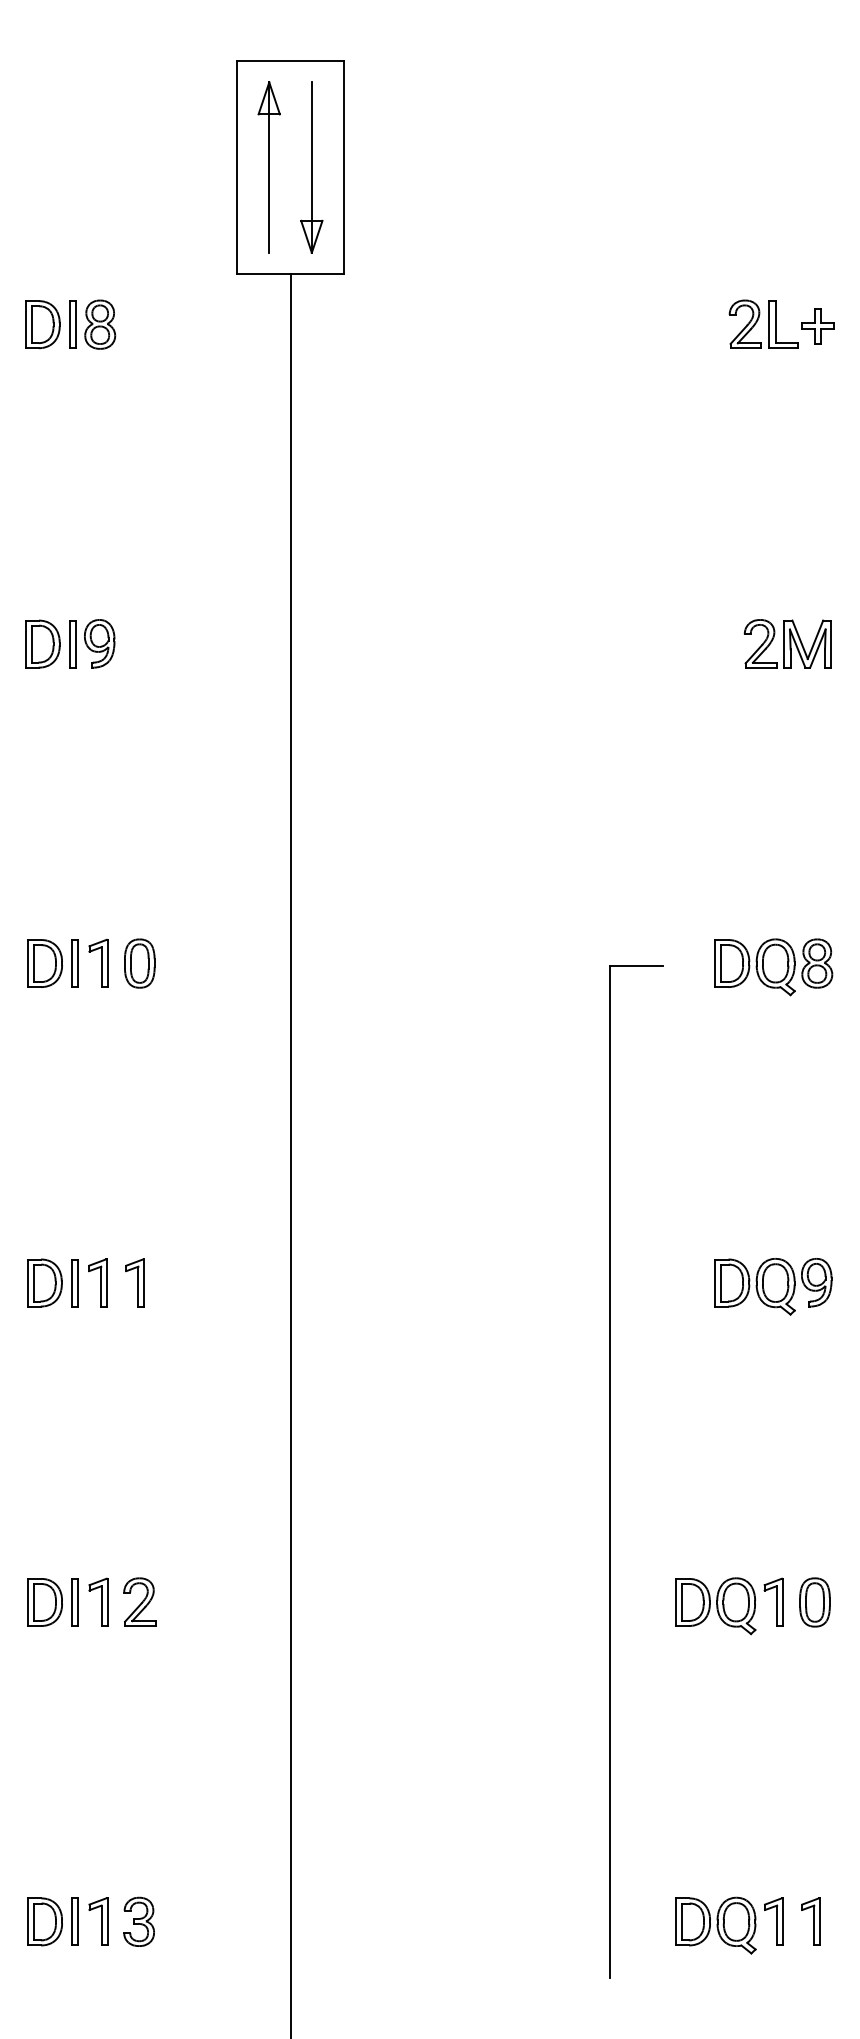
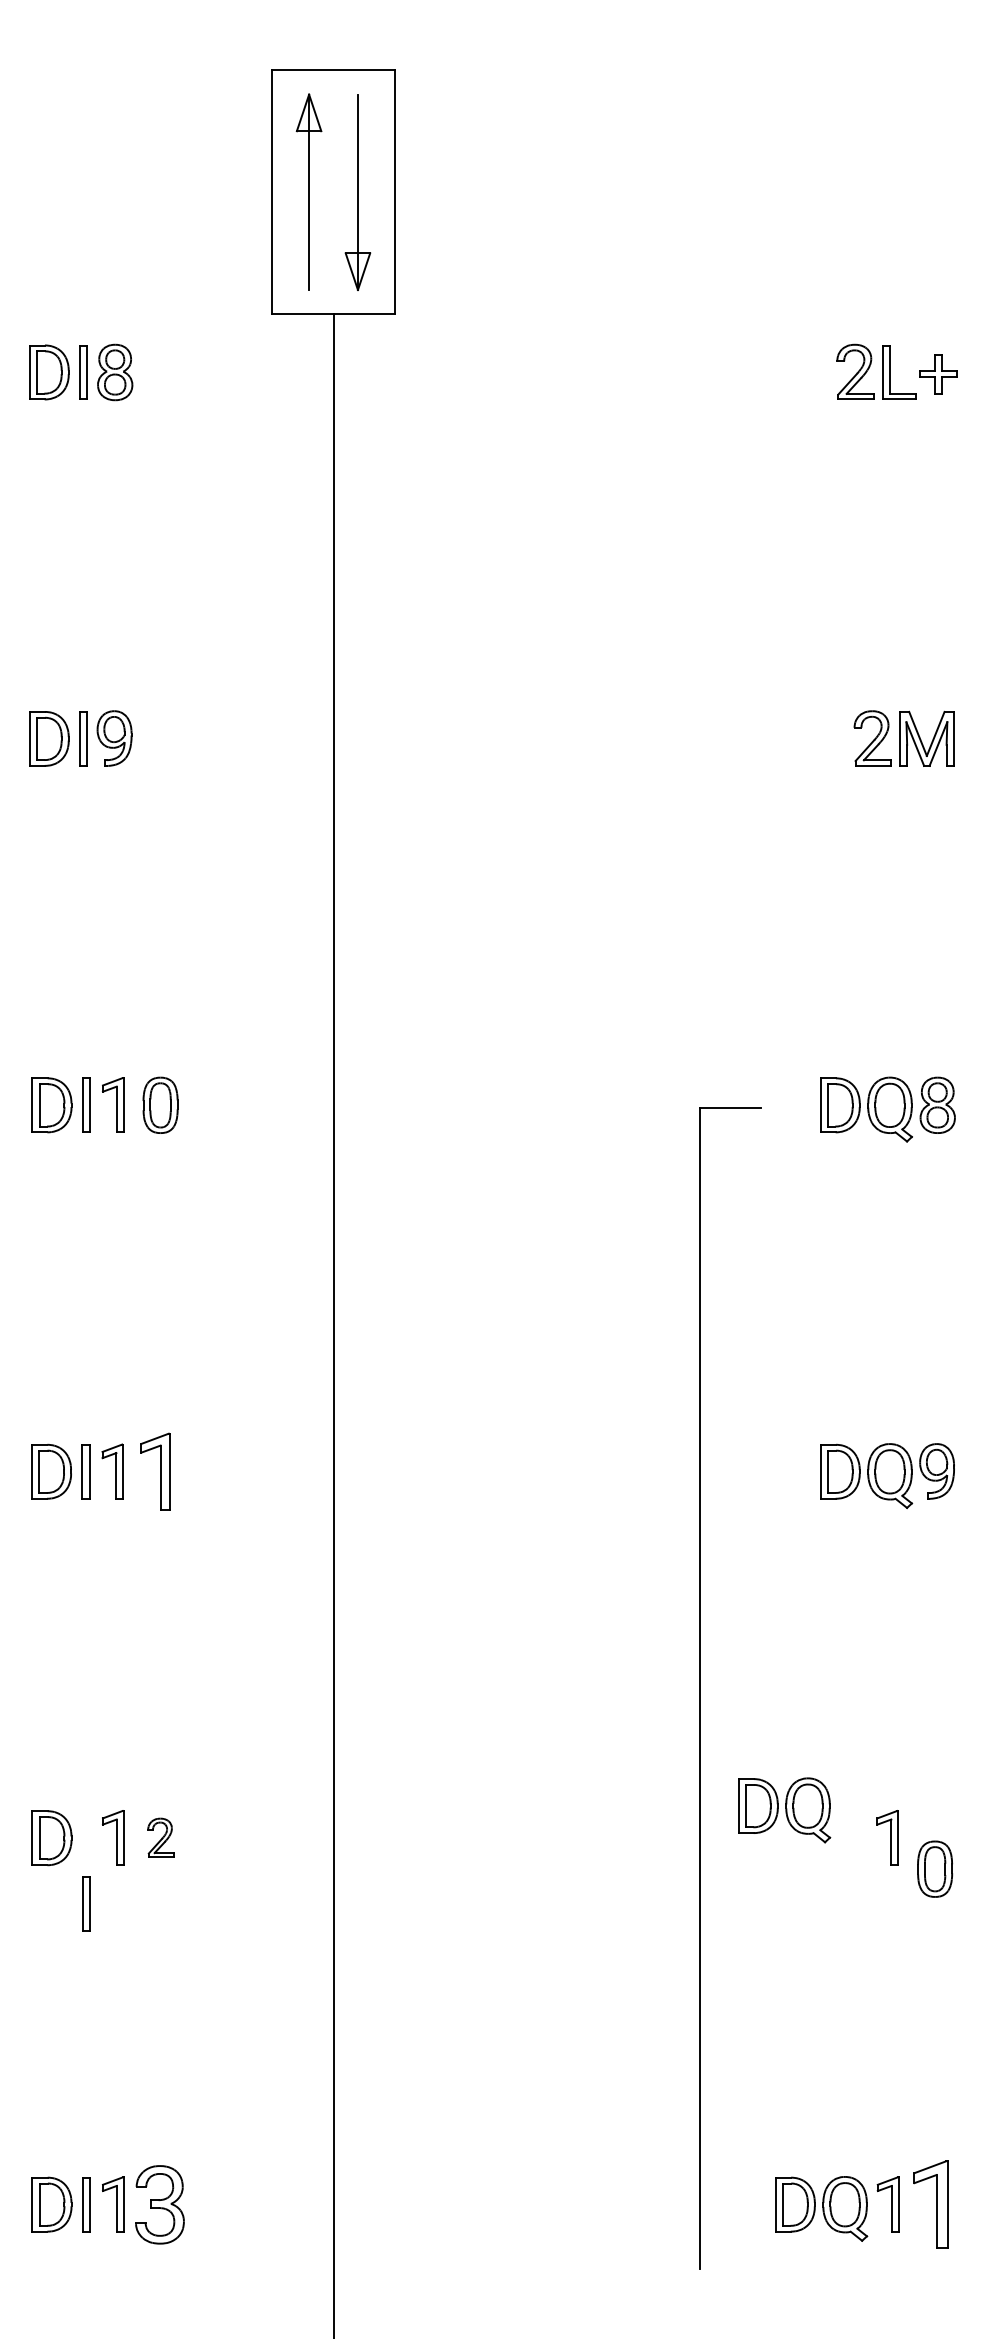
part: (134, 1282) -> (154, 1471), size x1.4
part: (139, 1601) -> (160, 1837), size x0.7
part: (74, 1602) -> (85, 1903), moved
part: (814, 1602) -> (934, 1869), moved
part: (715, 1606) -> (784, 1810), moved
part: (138, 1921) -> (159, 2204), size x1.4
part: (810, 1921) -> (929, 2204), size x1.6

